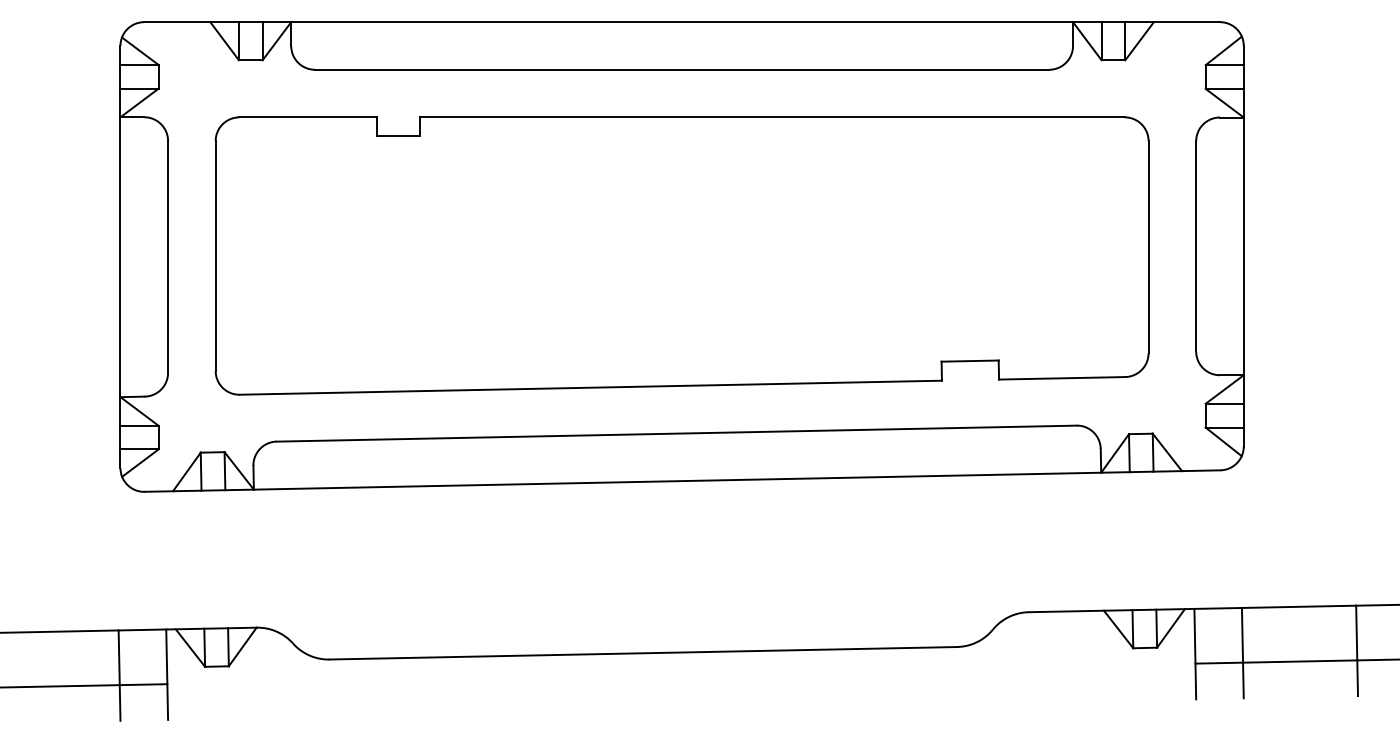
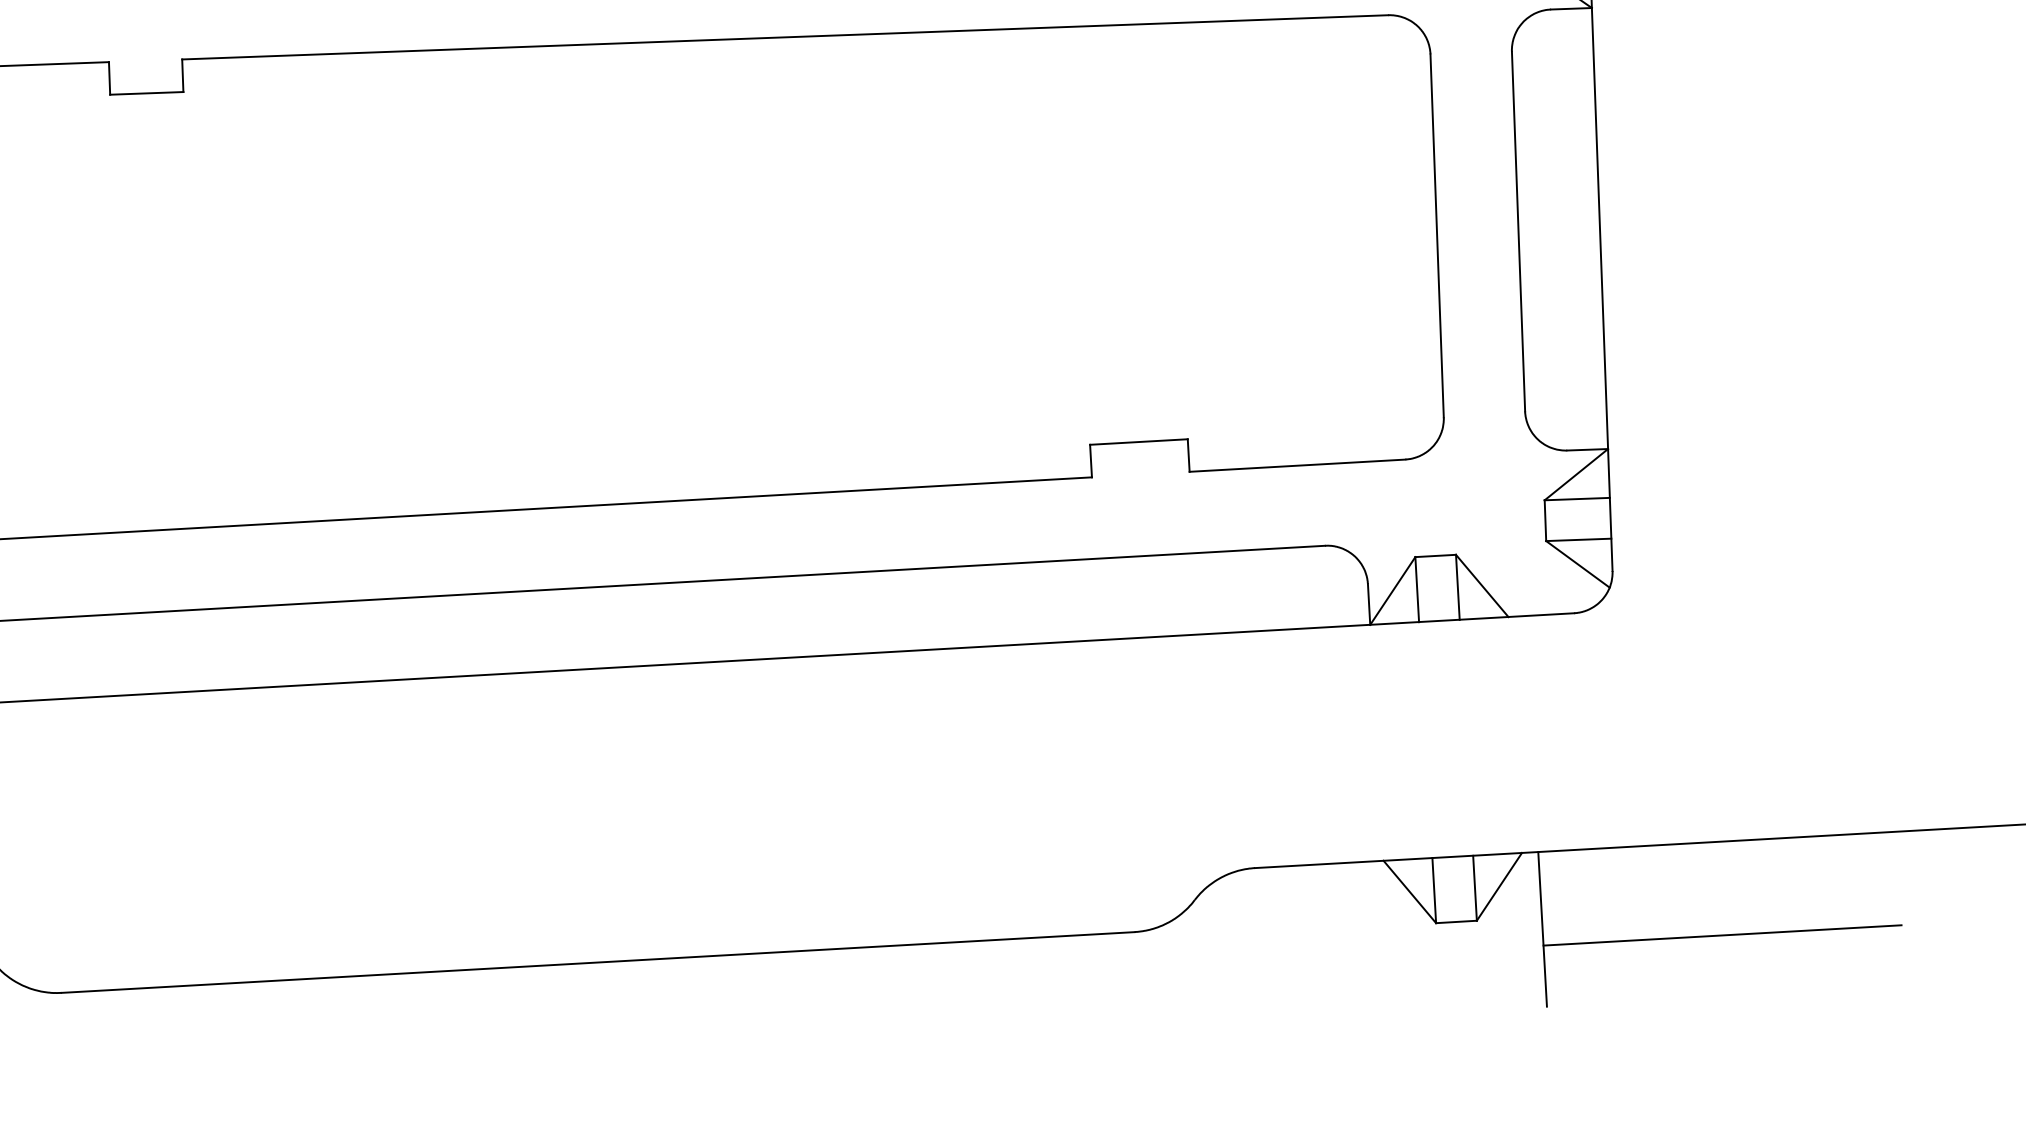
line: (1357, 650) -> (1819, 912), removed
line: (1242, 652) -> (1623, 923), removed

